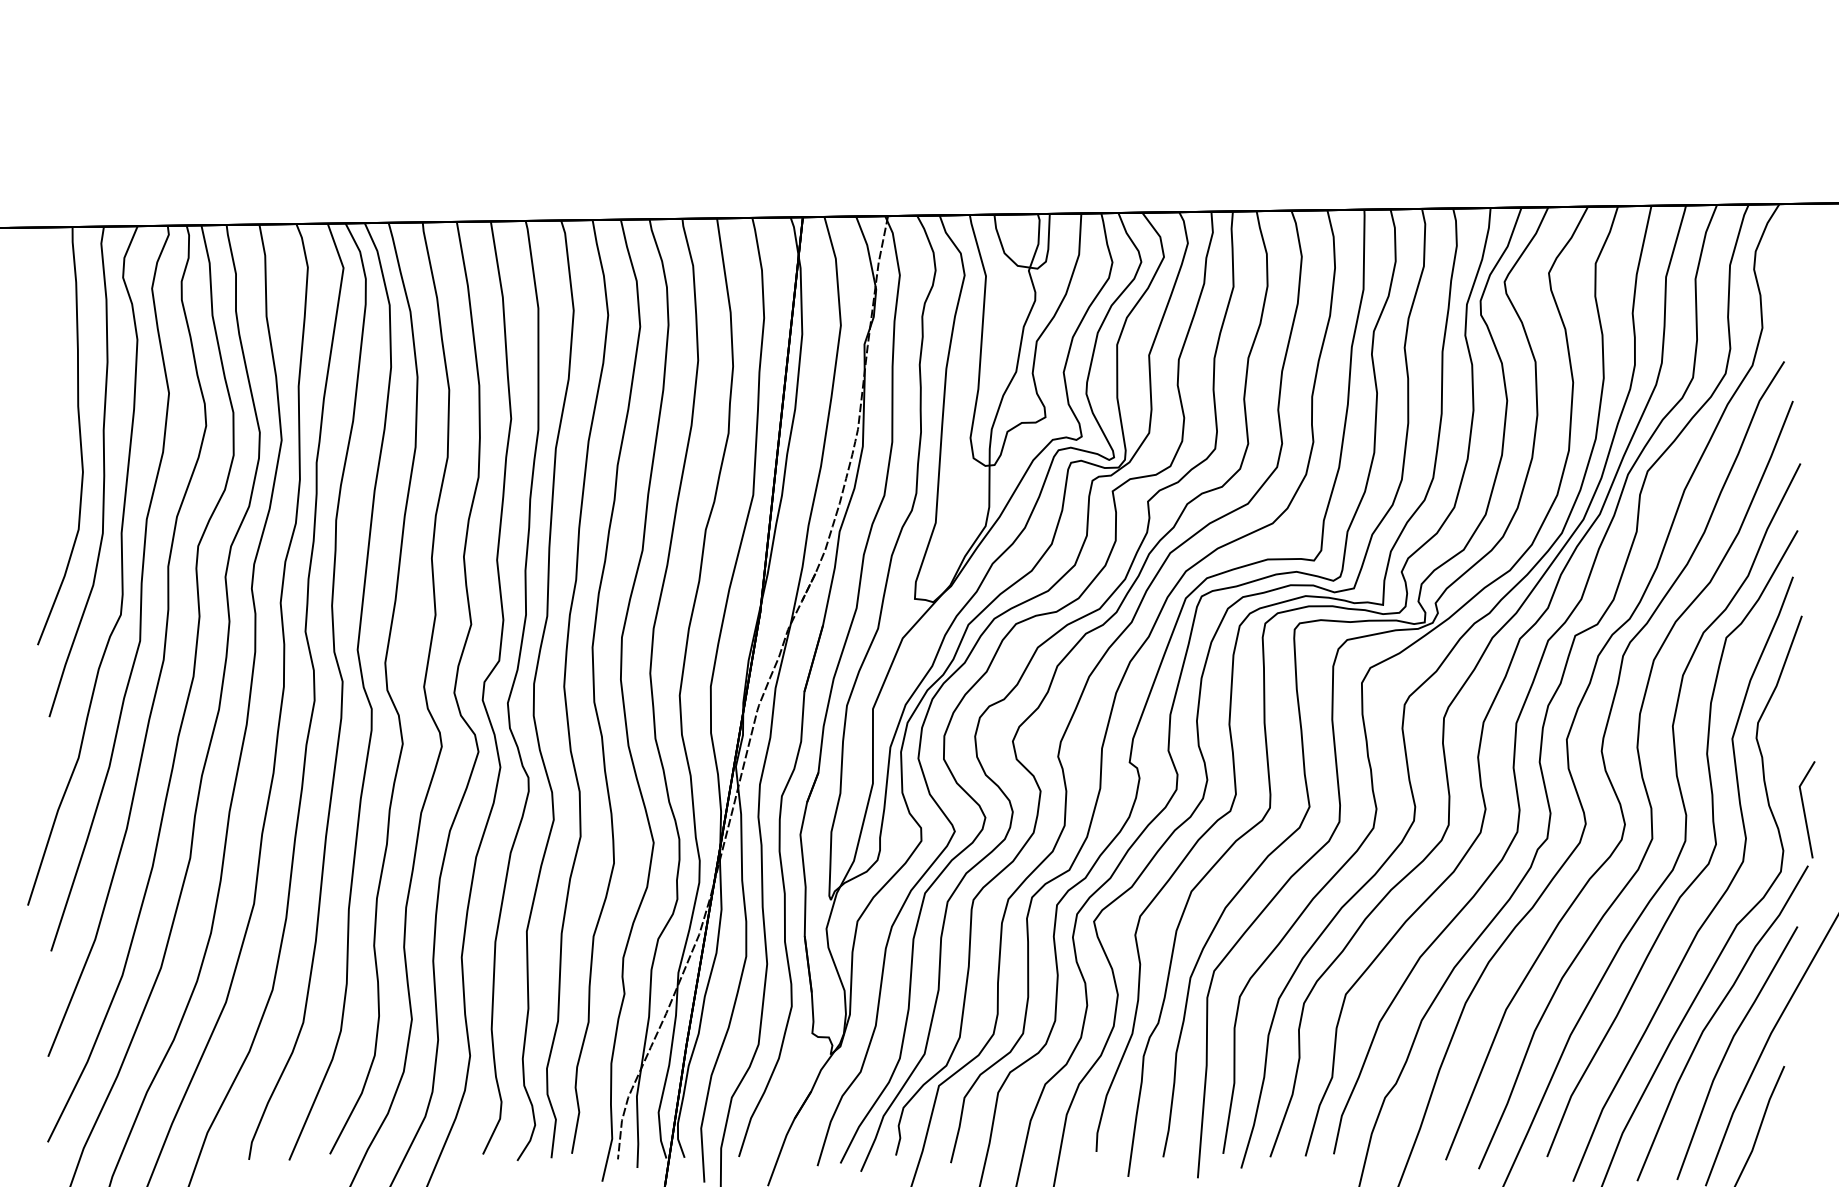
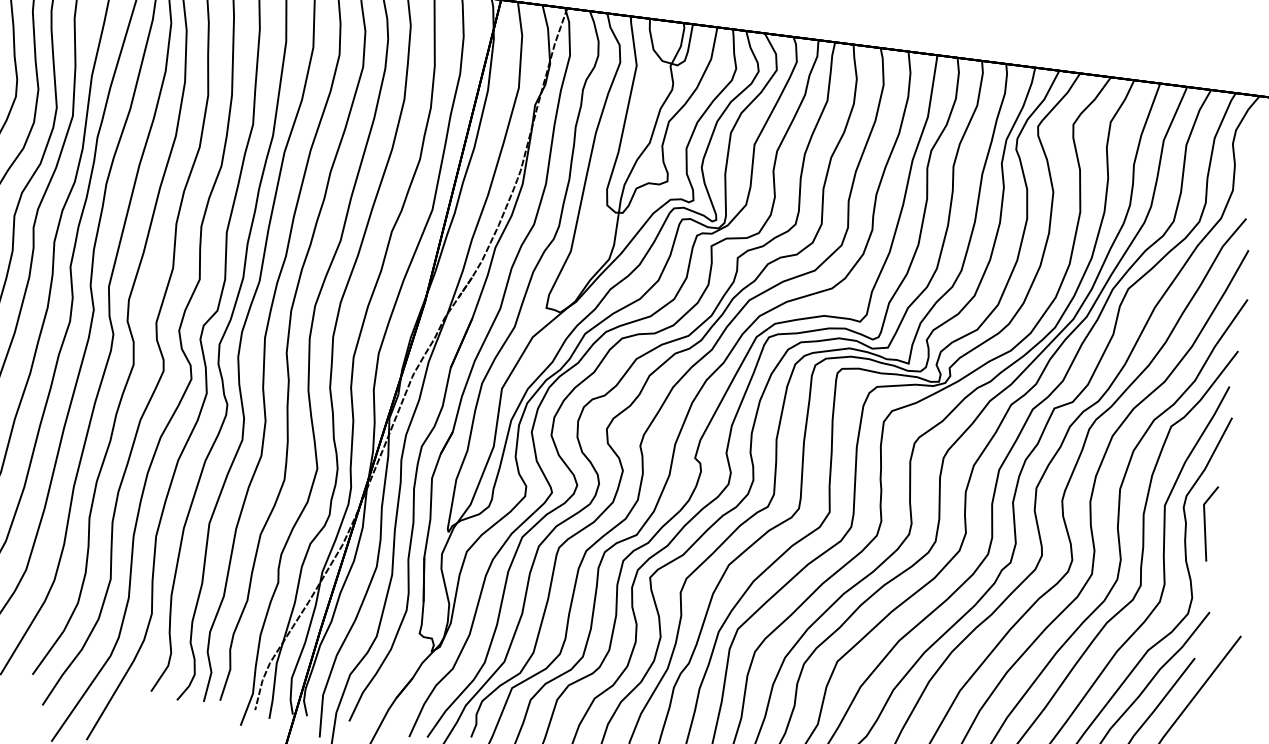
line: (1804, 809) -> (1205, 522), moved

